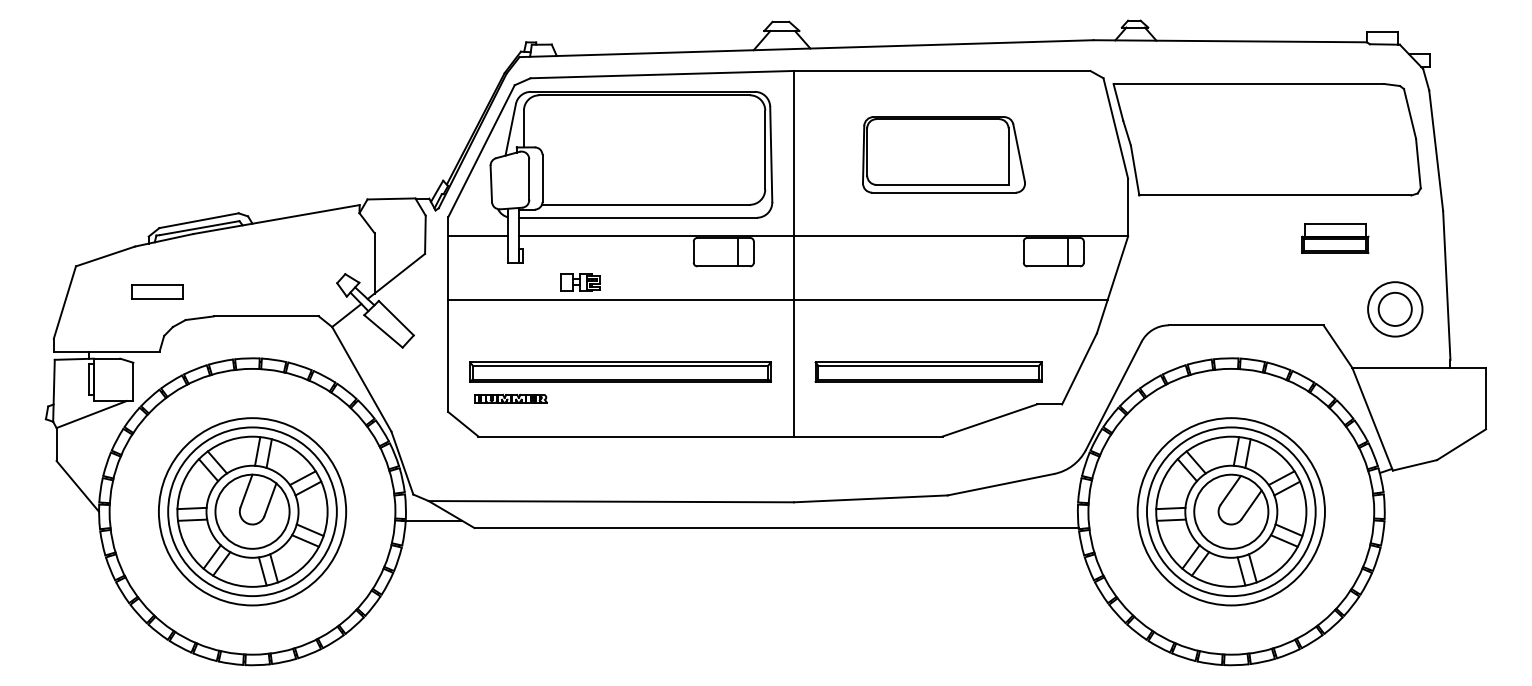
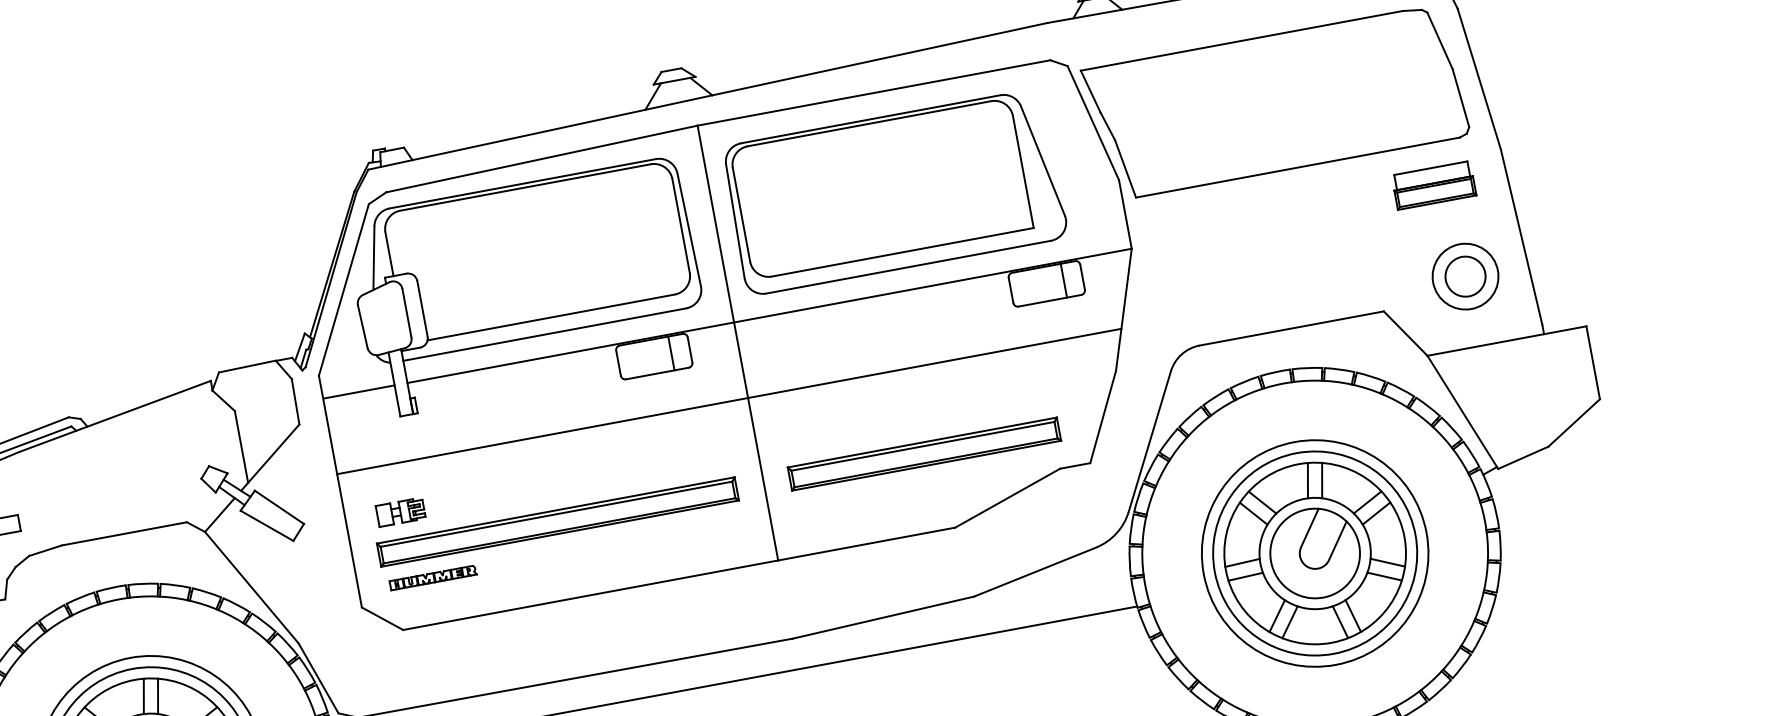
part: (943, 154) -> (894, 192), size x1.67
part: (1335, 238) -> (1434, 185), moved
part: (580, 282) -> (401, 512), moved

